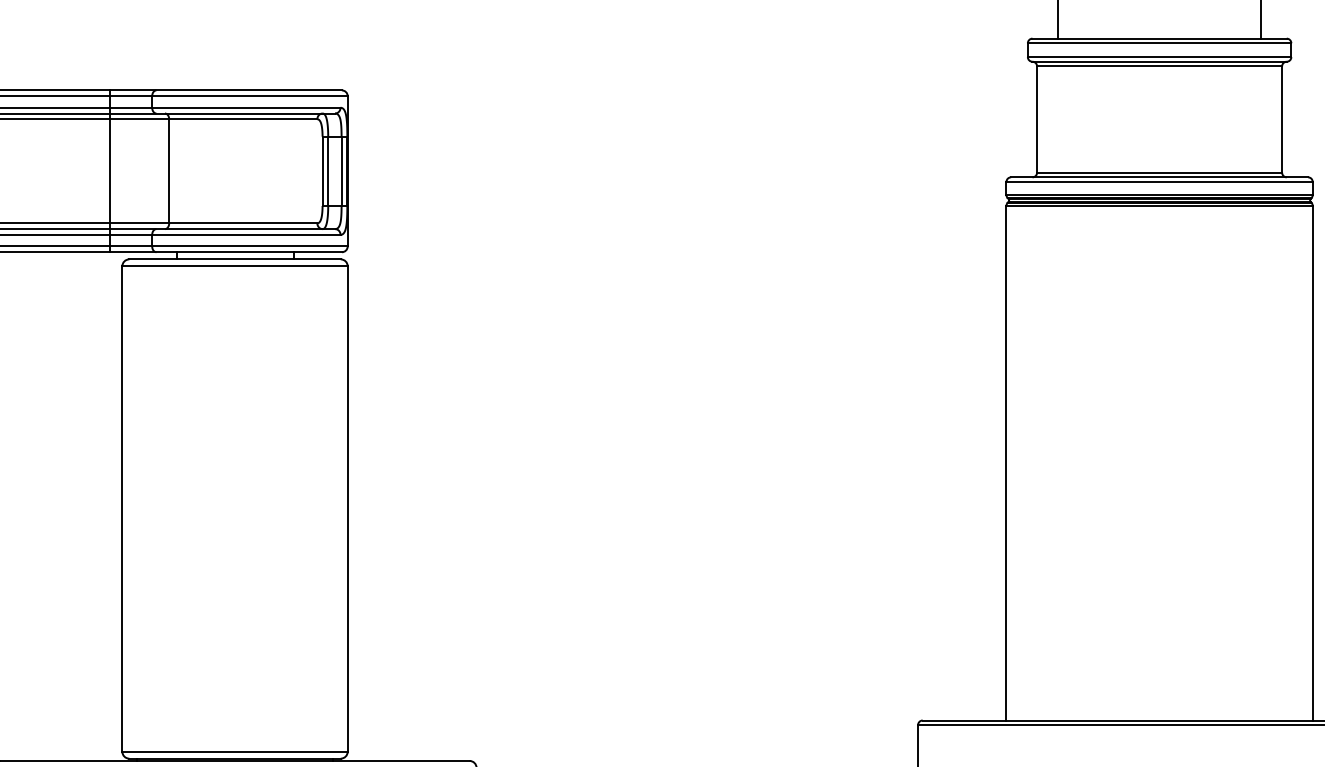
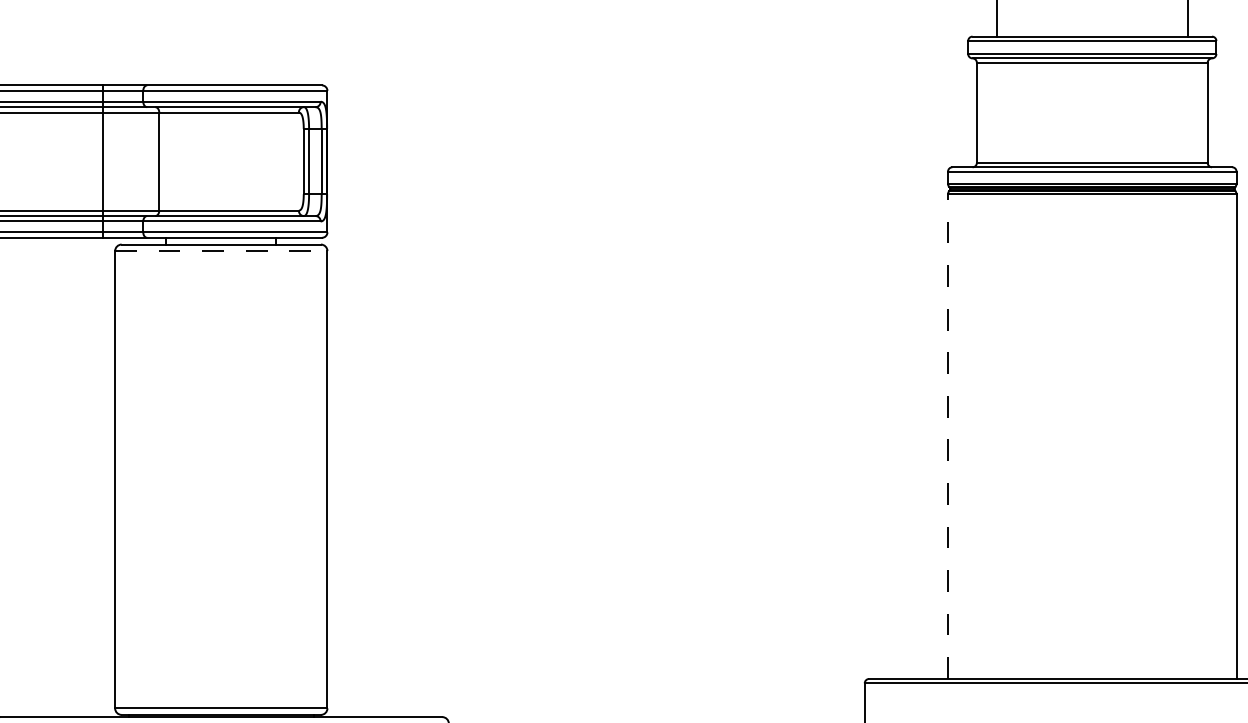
line: (235, 266) -> (221, 251), solid -> dashed
line: (1006, 463) -> (948, 436), solid -> dashed

